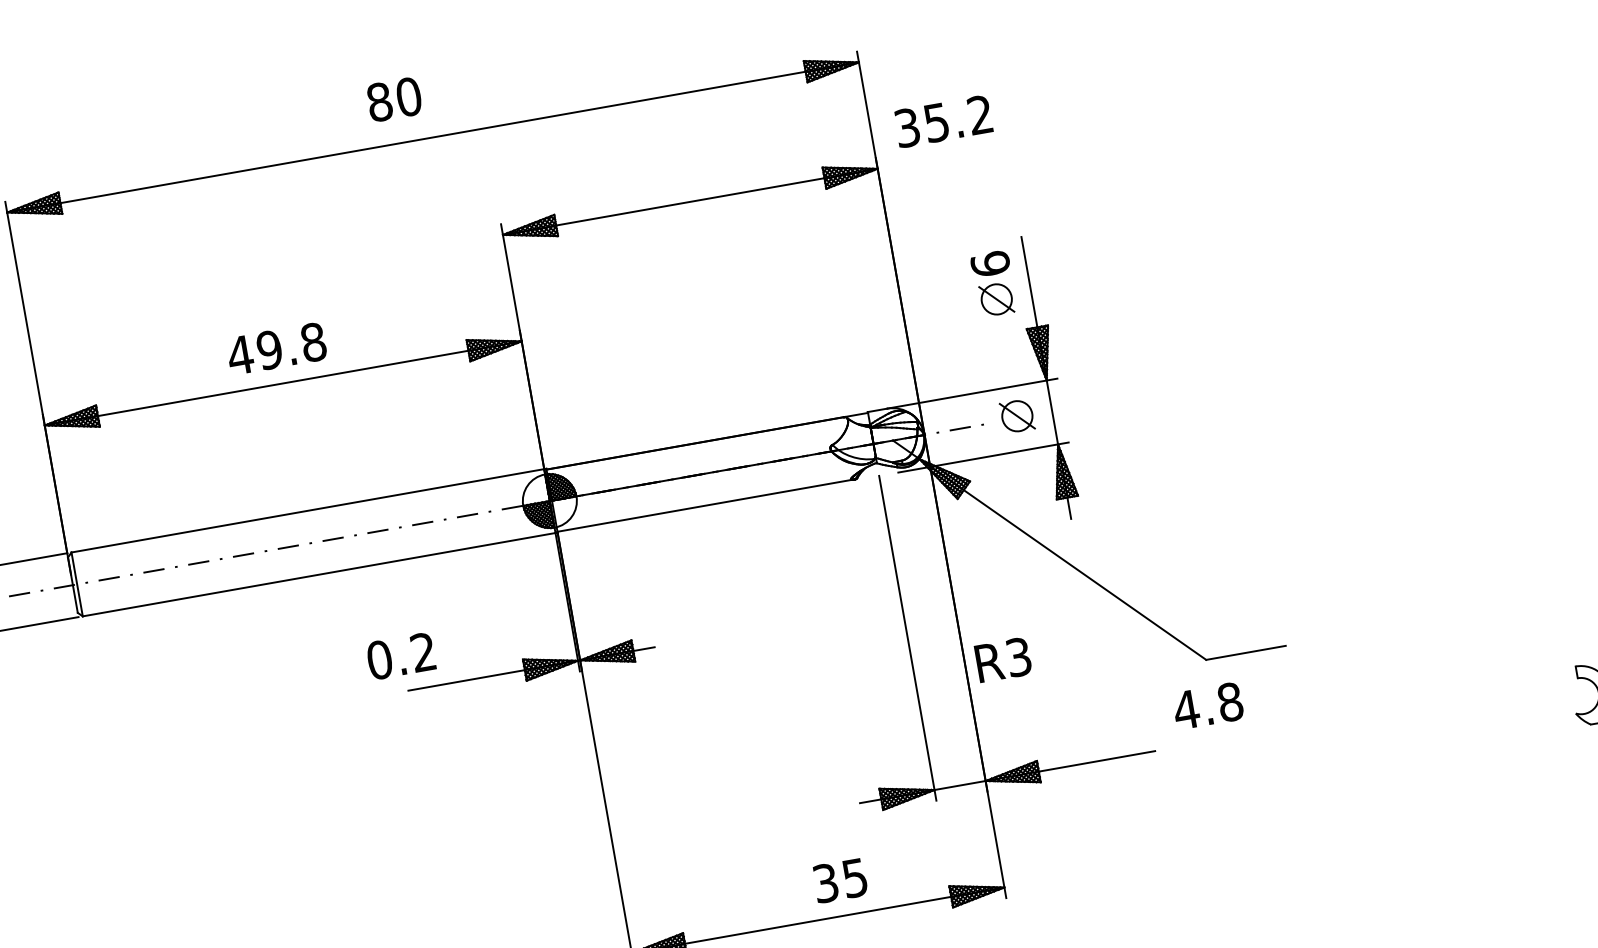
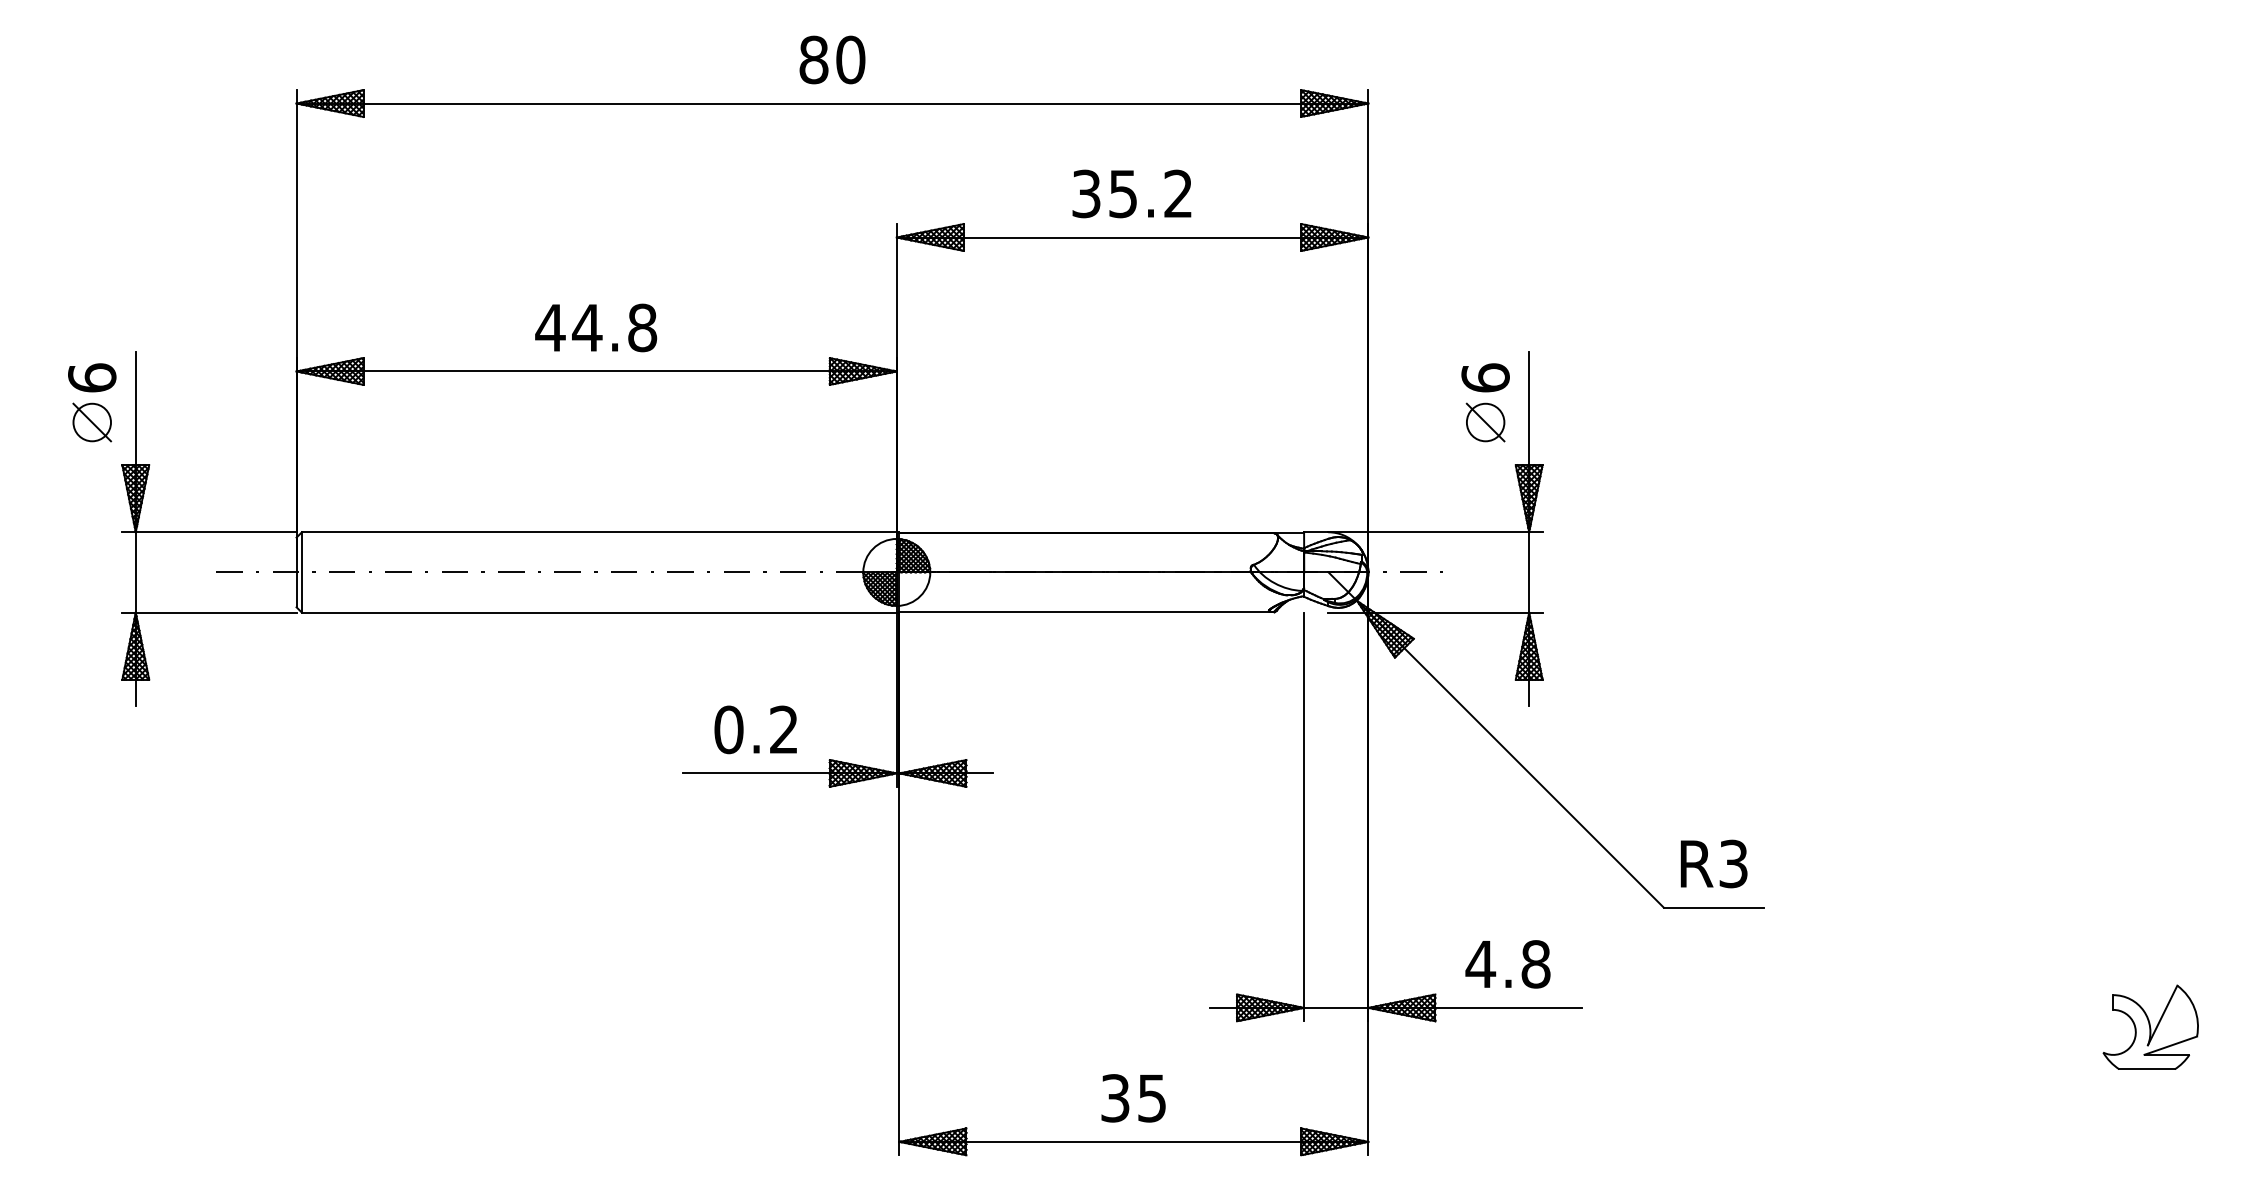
text: (394, 99) -> (832, 59), moved
text: (943, 121) -> (1131, 193), moved
text: (269, 349) -> (587, 327), 49.8 -> 44.8
part: (1017, 416) -> (1485, 569), removed
text: (400, 656) -> (755, 729), moved
text: (1002, 659) -> (1713, 863), moved
text: (1207, 706) -> (1507, 964), moved
text: (840, 880) -> (1133, 1098), moved

